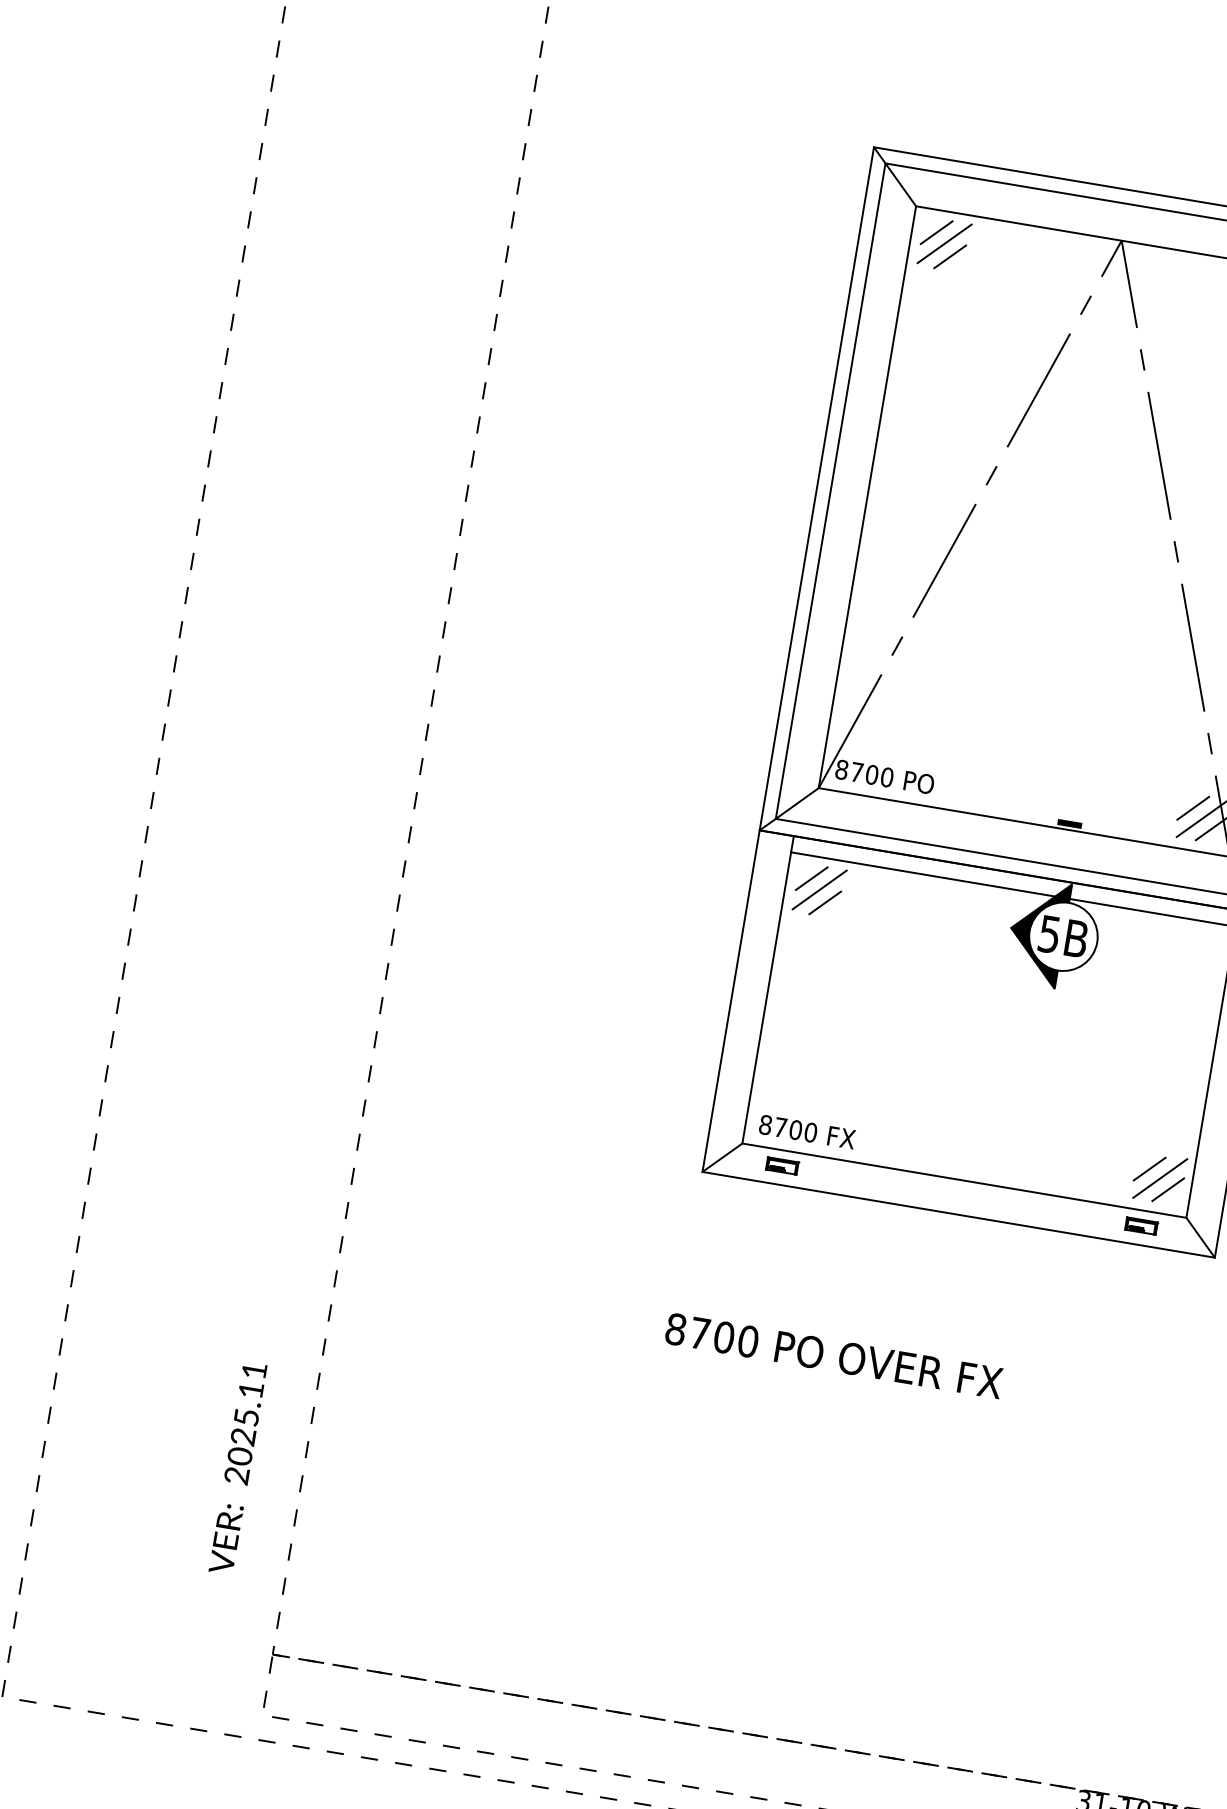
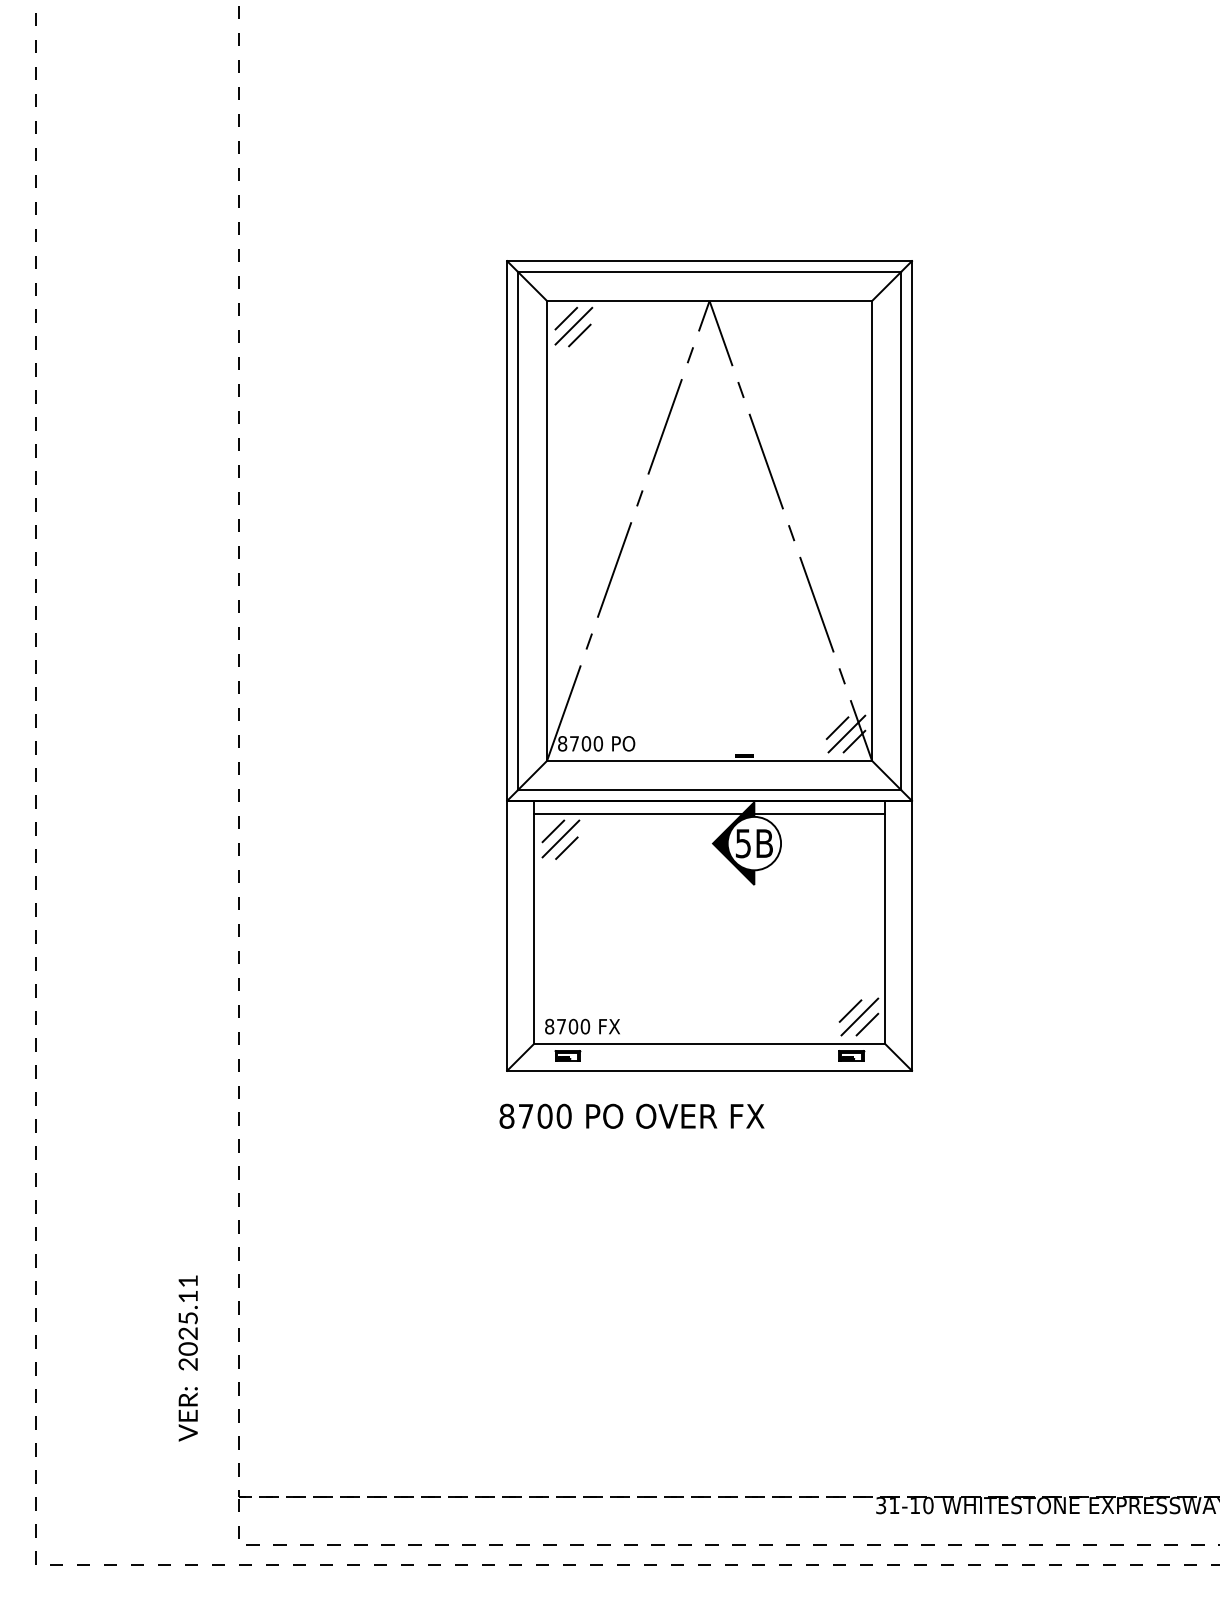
text: (833, 1354) -> (631, 1115), moved

